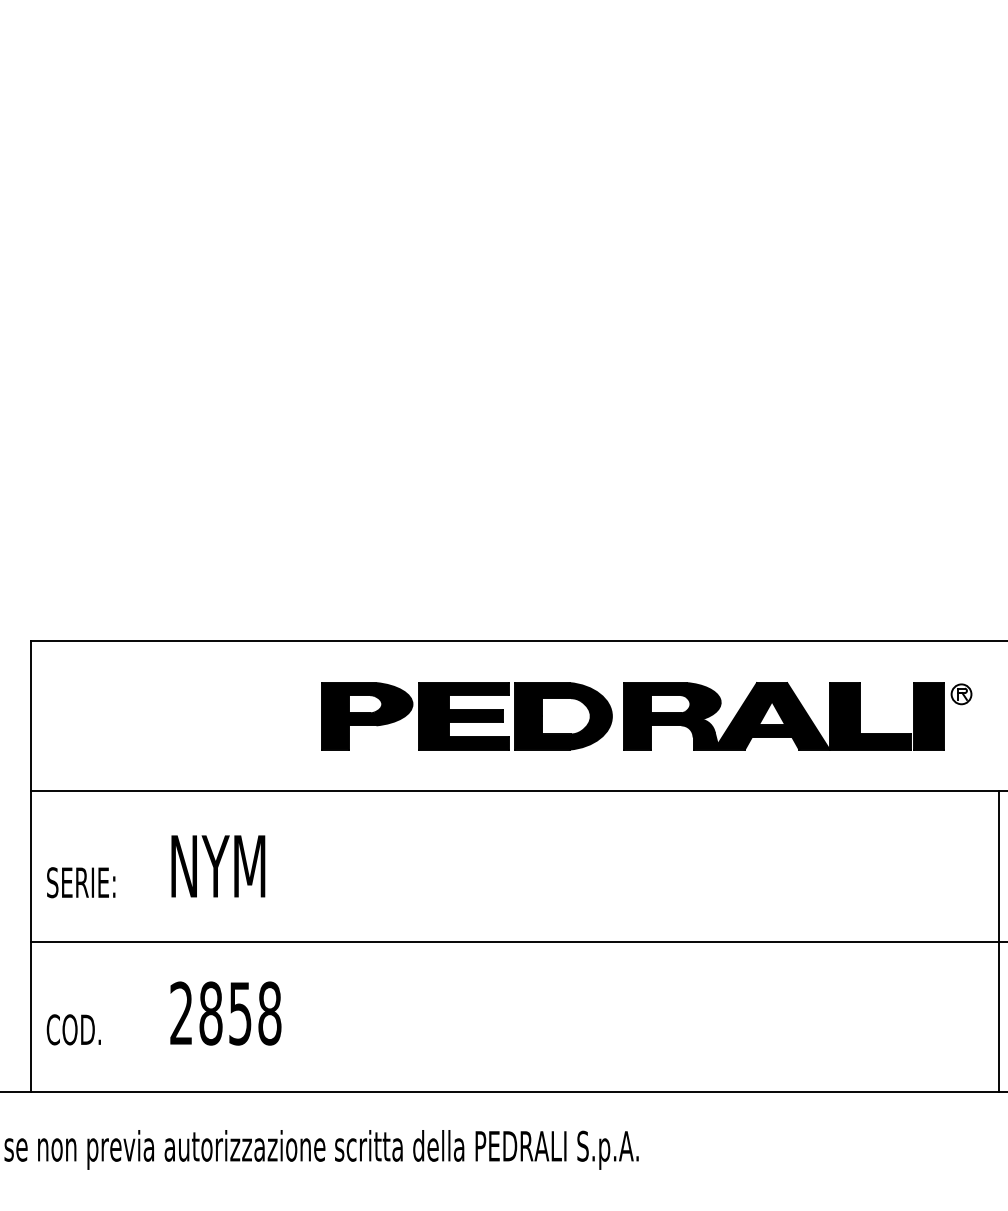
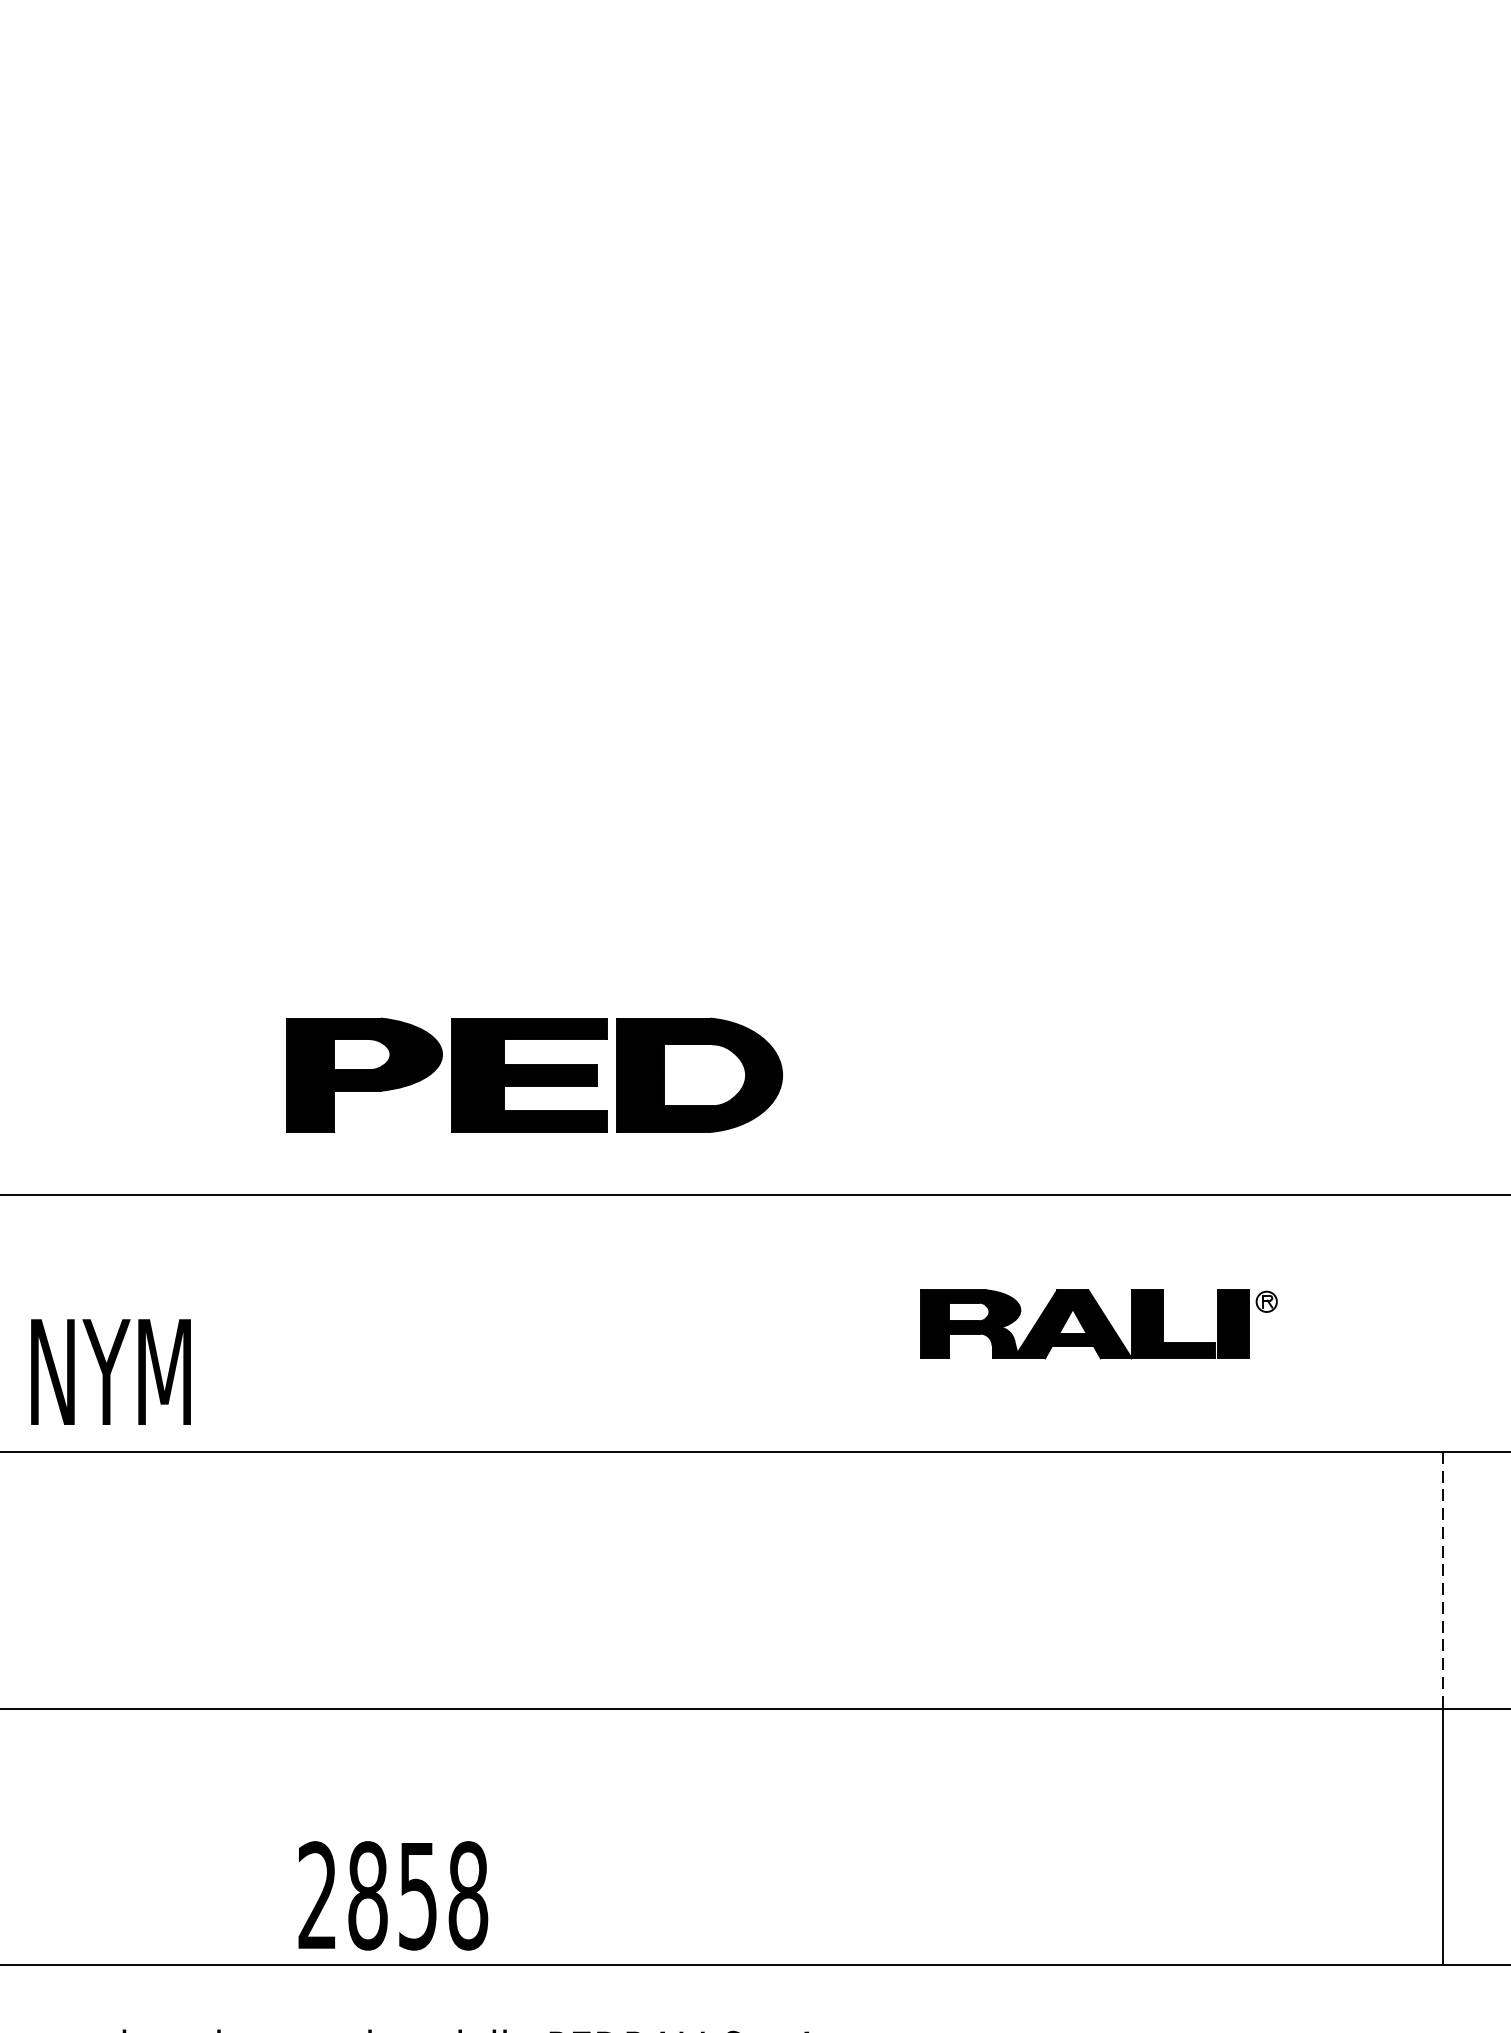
part: (466, 716) -> (534, 1075), moved
part: (797, 716) -> (1098, 1324), size x0.6
text: (218, 866) -> (111, 1372), moved
line: (999, 866) -> (1443, 1580), solid -> dashed
text: (225, 1013) -> (392, 1895), moved

